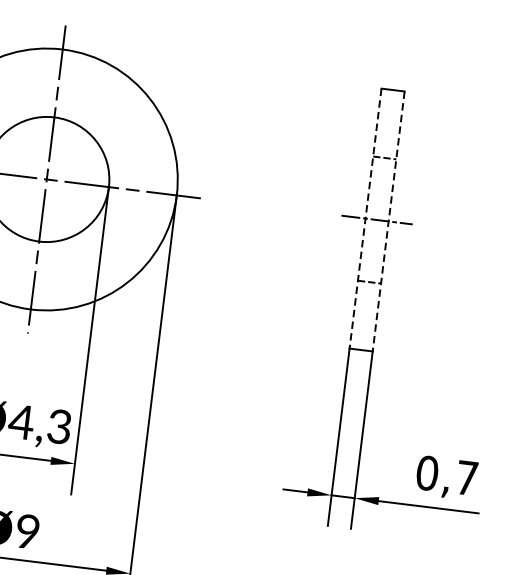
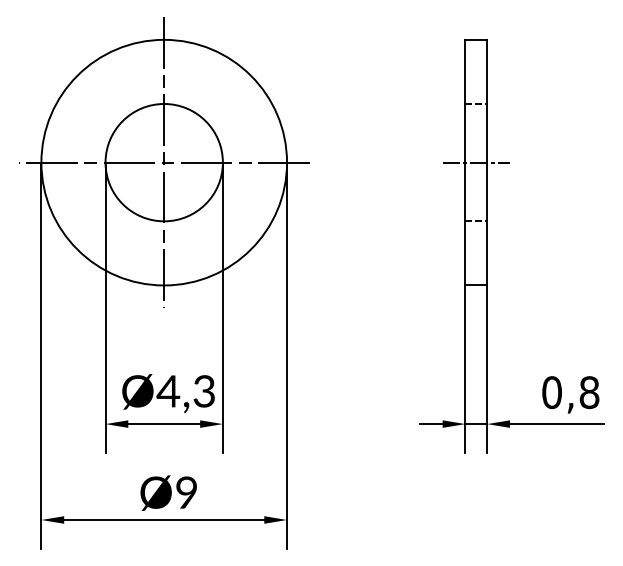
line: (365, 218) -> (465, 162), dashed -> solid
line: (388, 221) -> (487, 162), dashed -> solid
text: (467, 478) -> (589, 392), 0,7 -> 0,8

